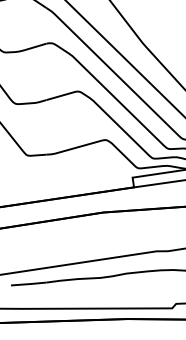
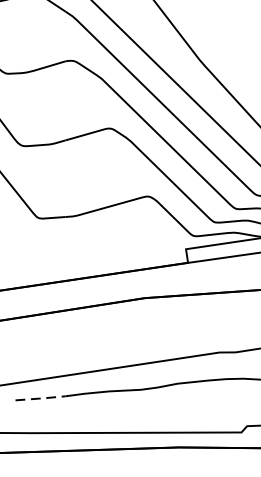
line: (29, 284) -> (41, 399), solid -> dashed

